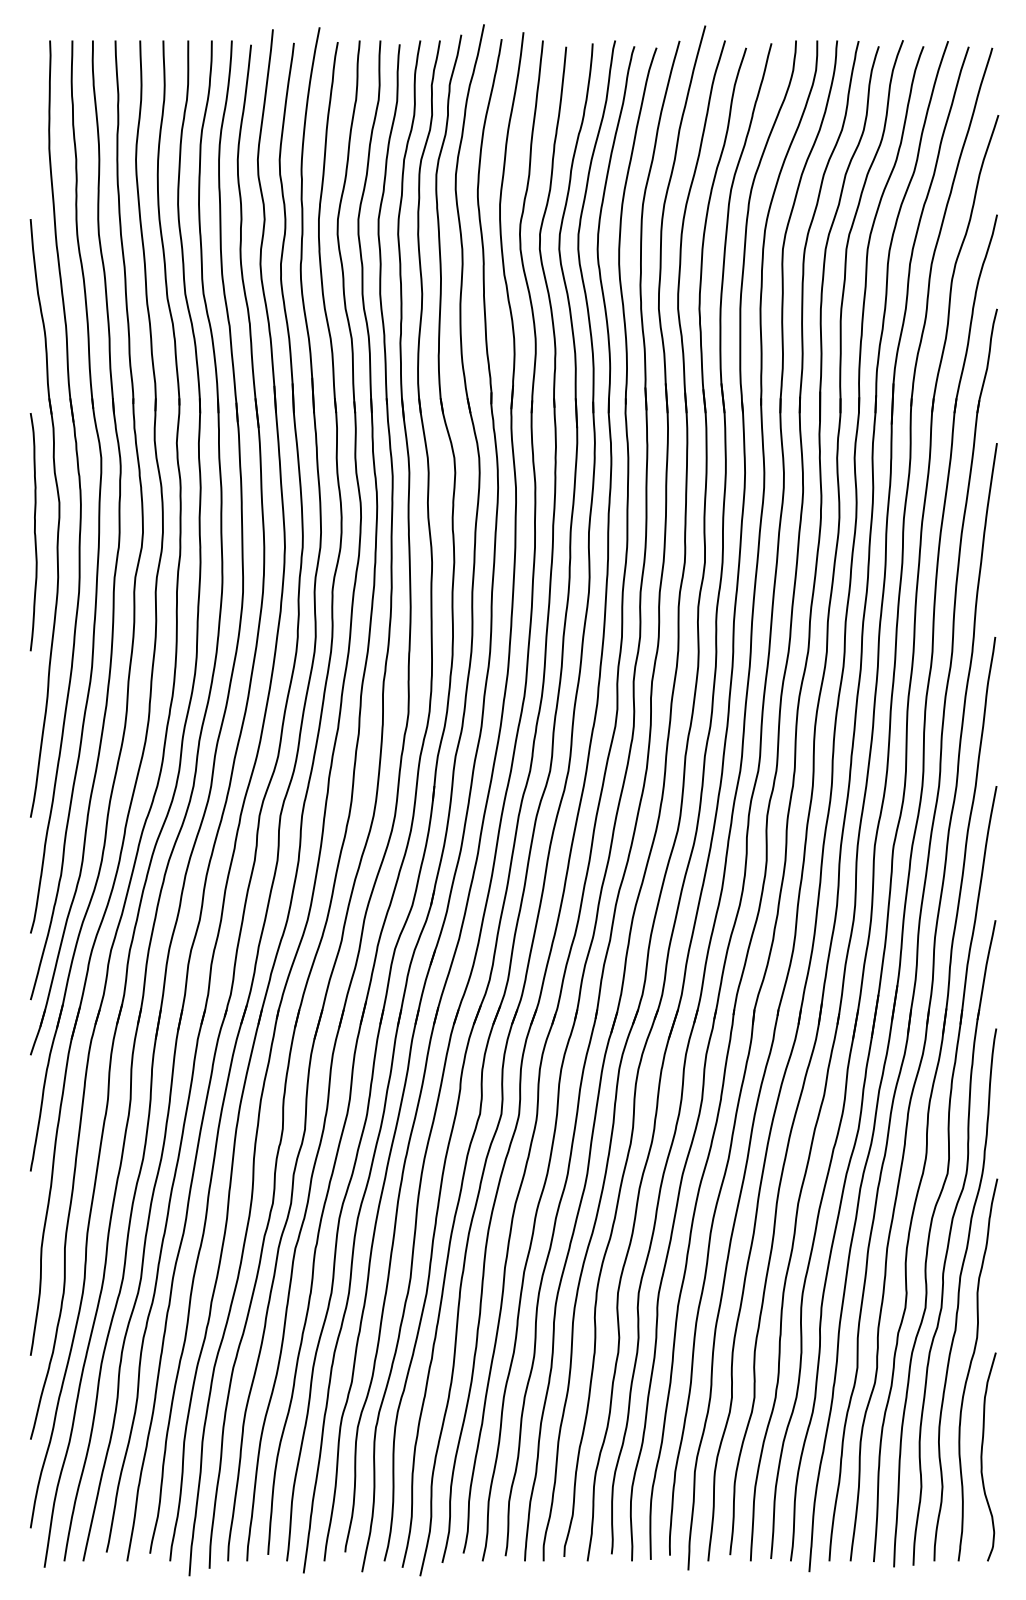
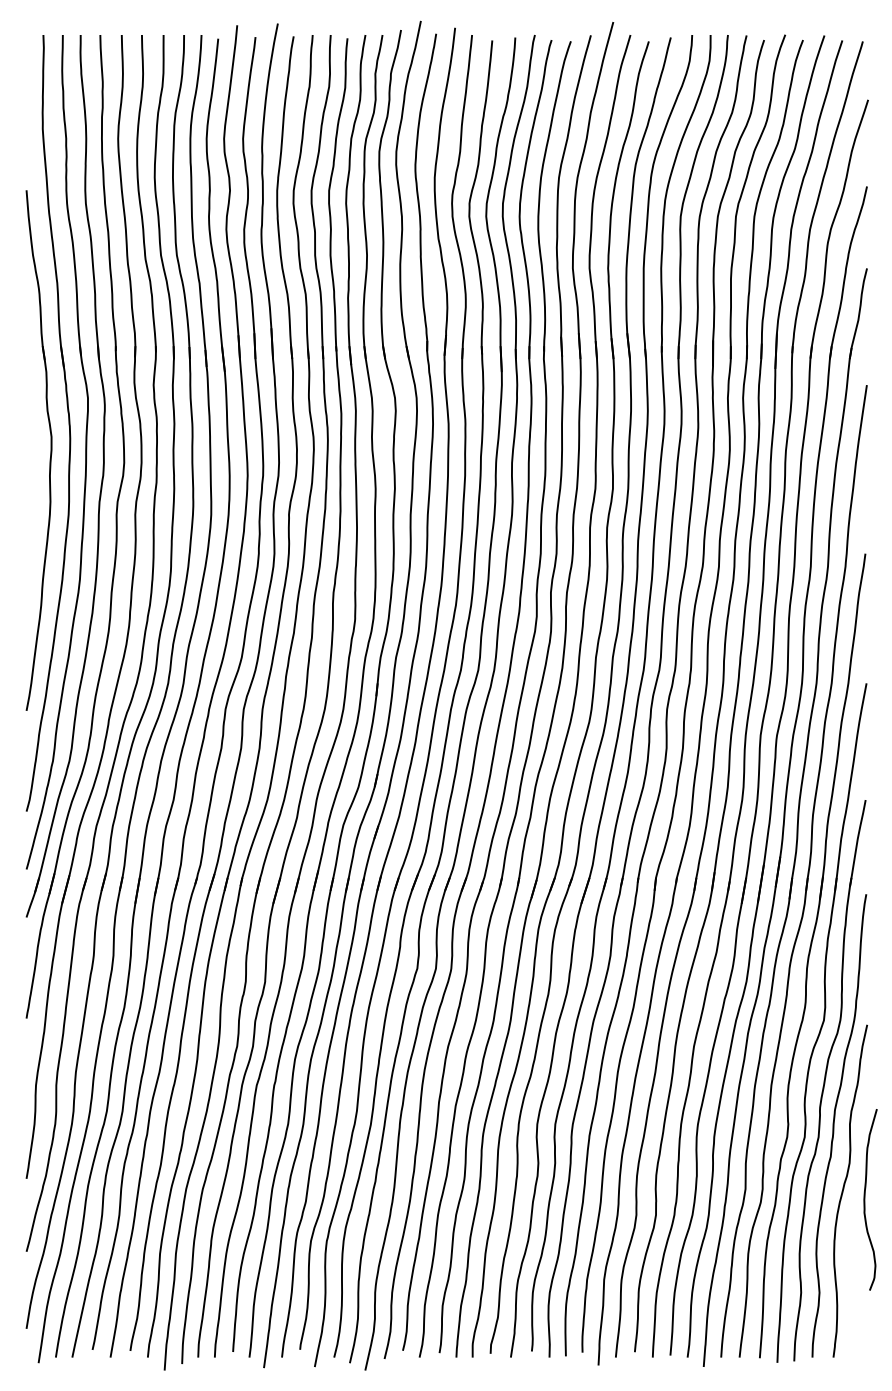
curve: (34, 532) -> (29, 462), removed
curve: (982, 1456) -> (865, 1199), moved

